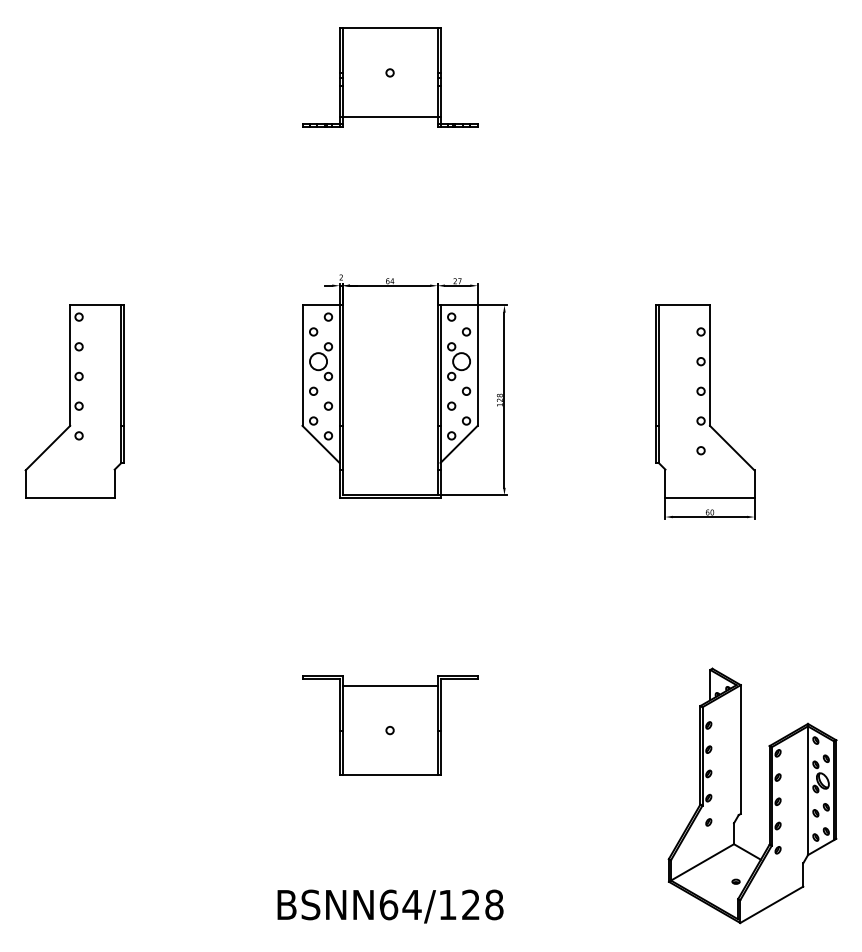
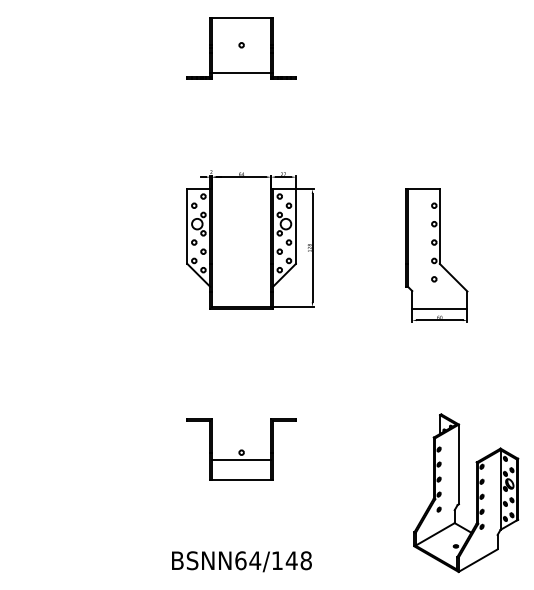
part: (73, 400) -> (45, 248), removed
line: (389, 686) -> (241, 460), moved
text: (470, 904) -> (291, 560), BSNN64/128 -> BSNN64/148

